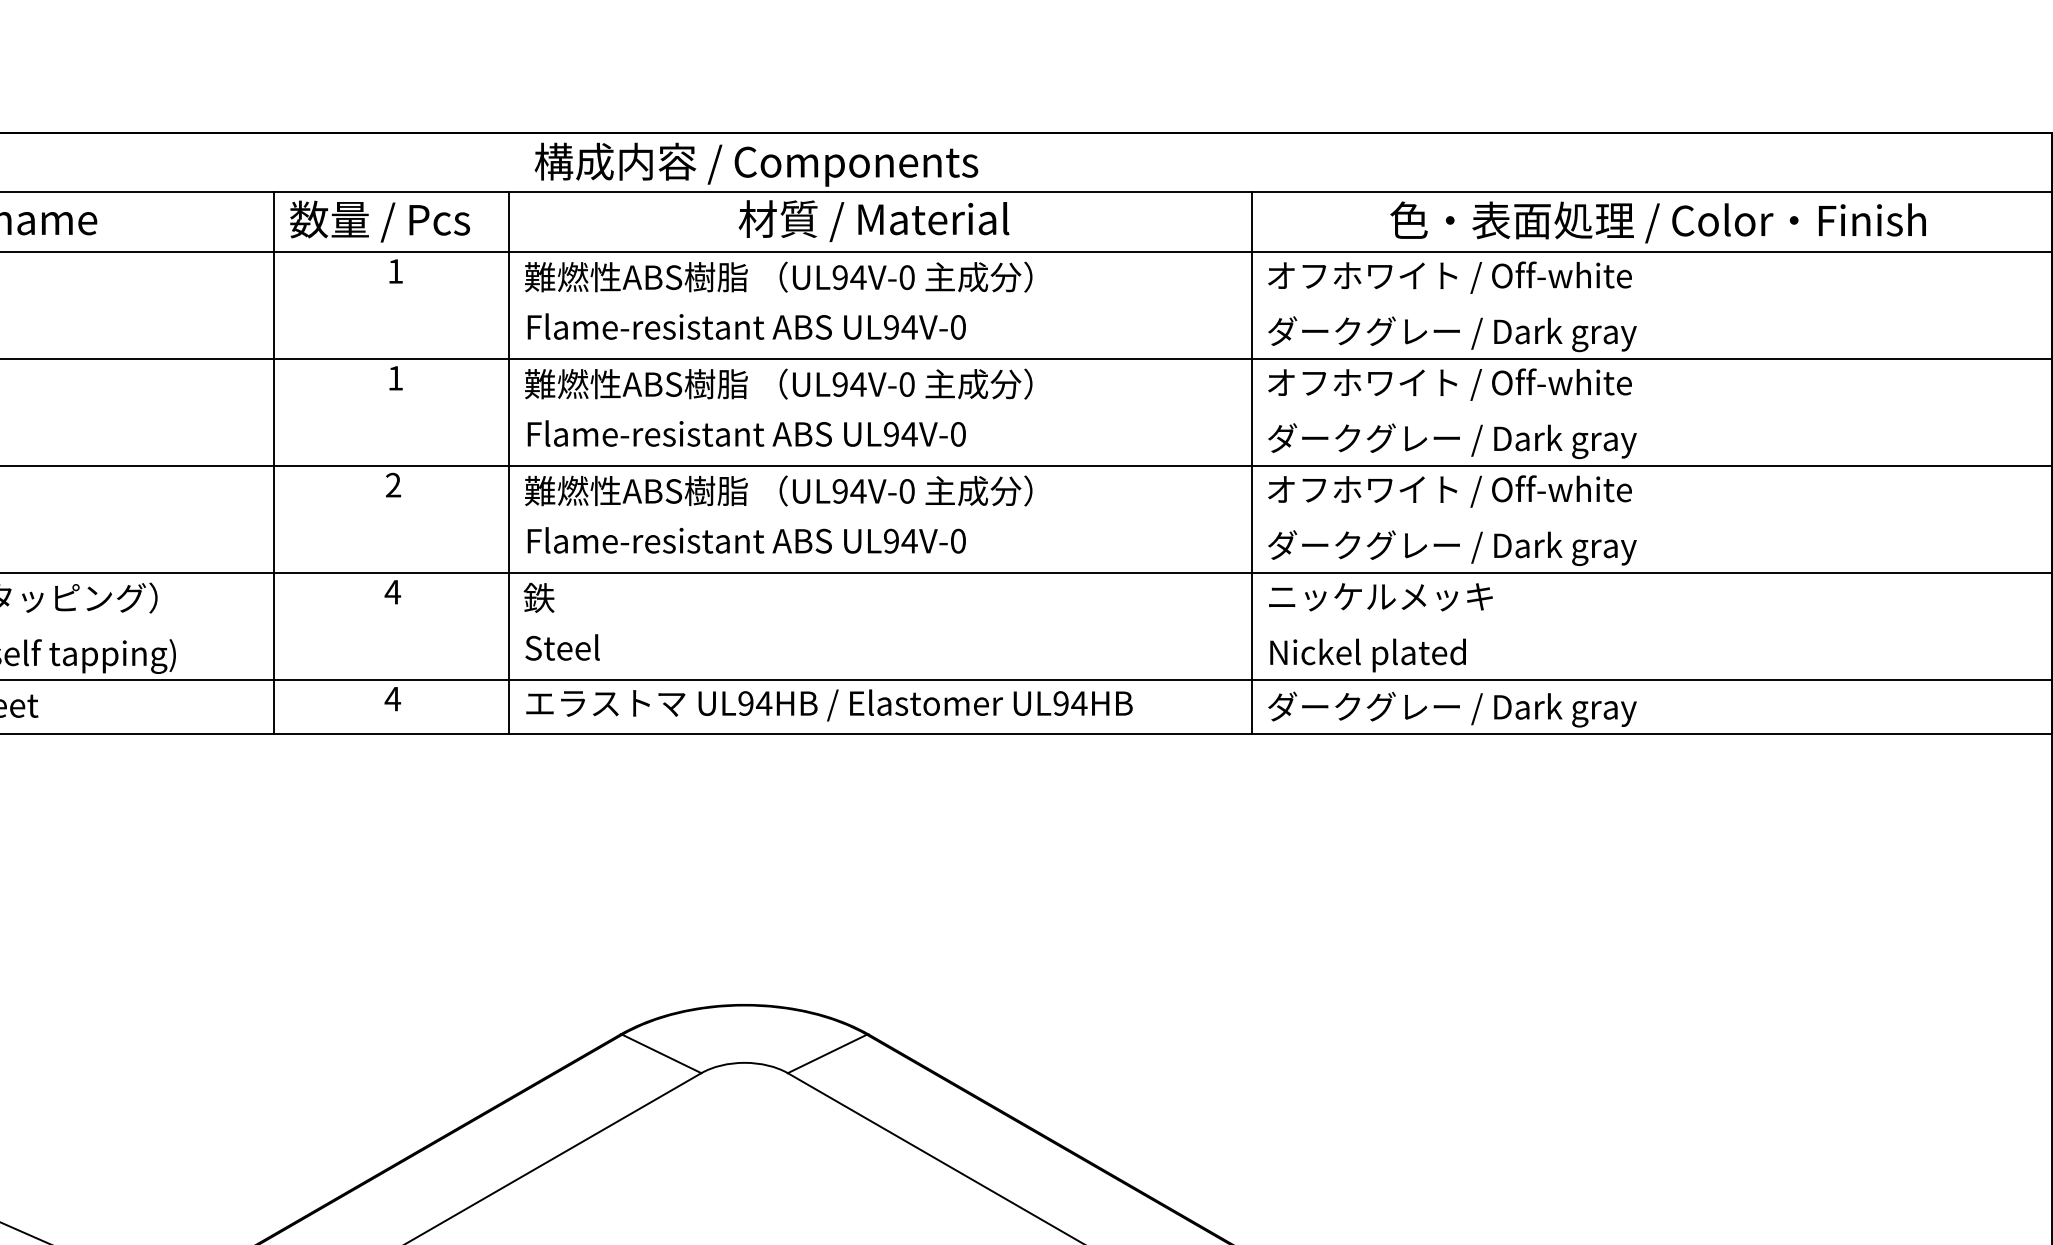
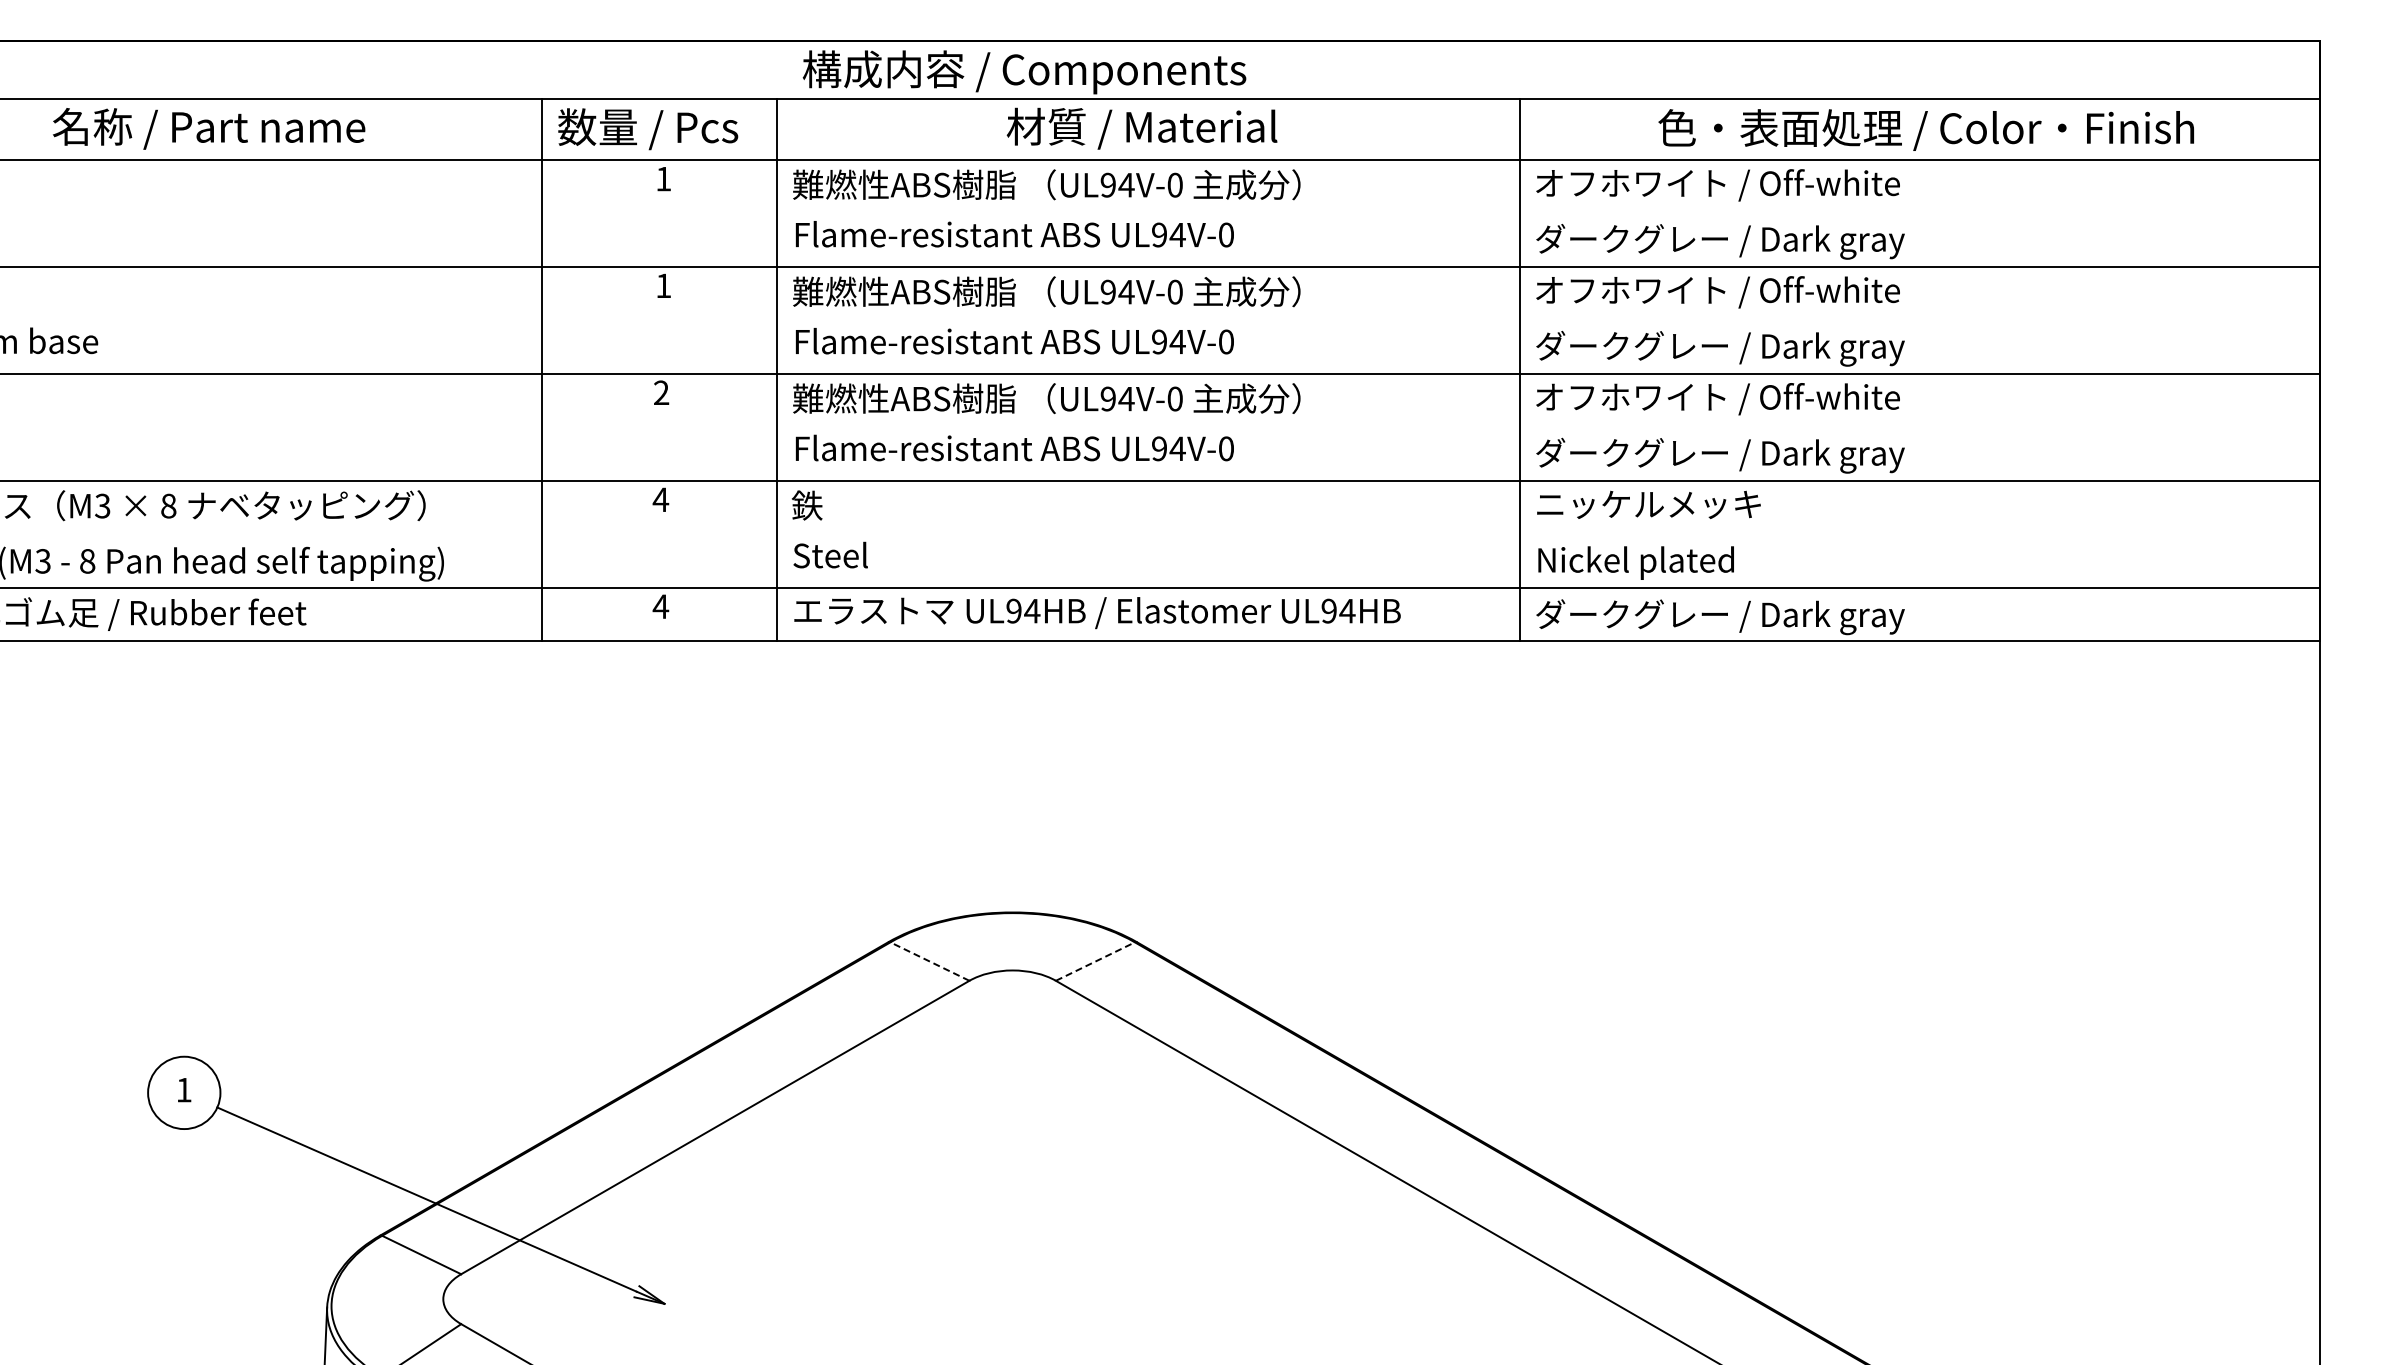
line: (661, 1053) -> (929, 961), solid -> dashed
line: (827, 1053) -> (1095, 961), solid -> dashed

